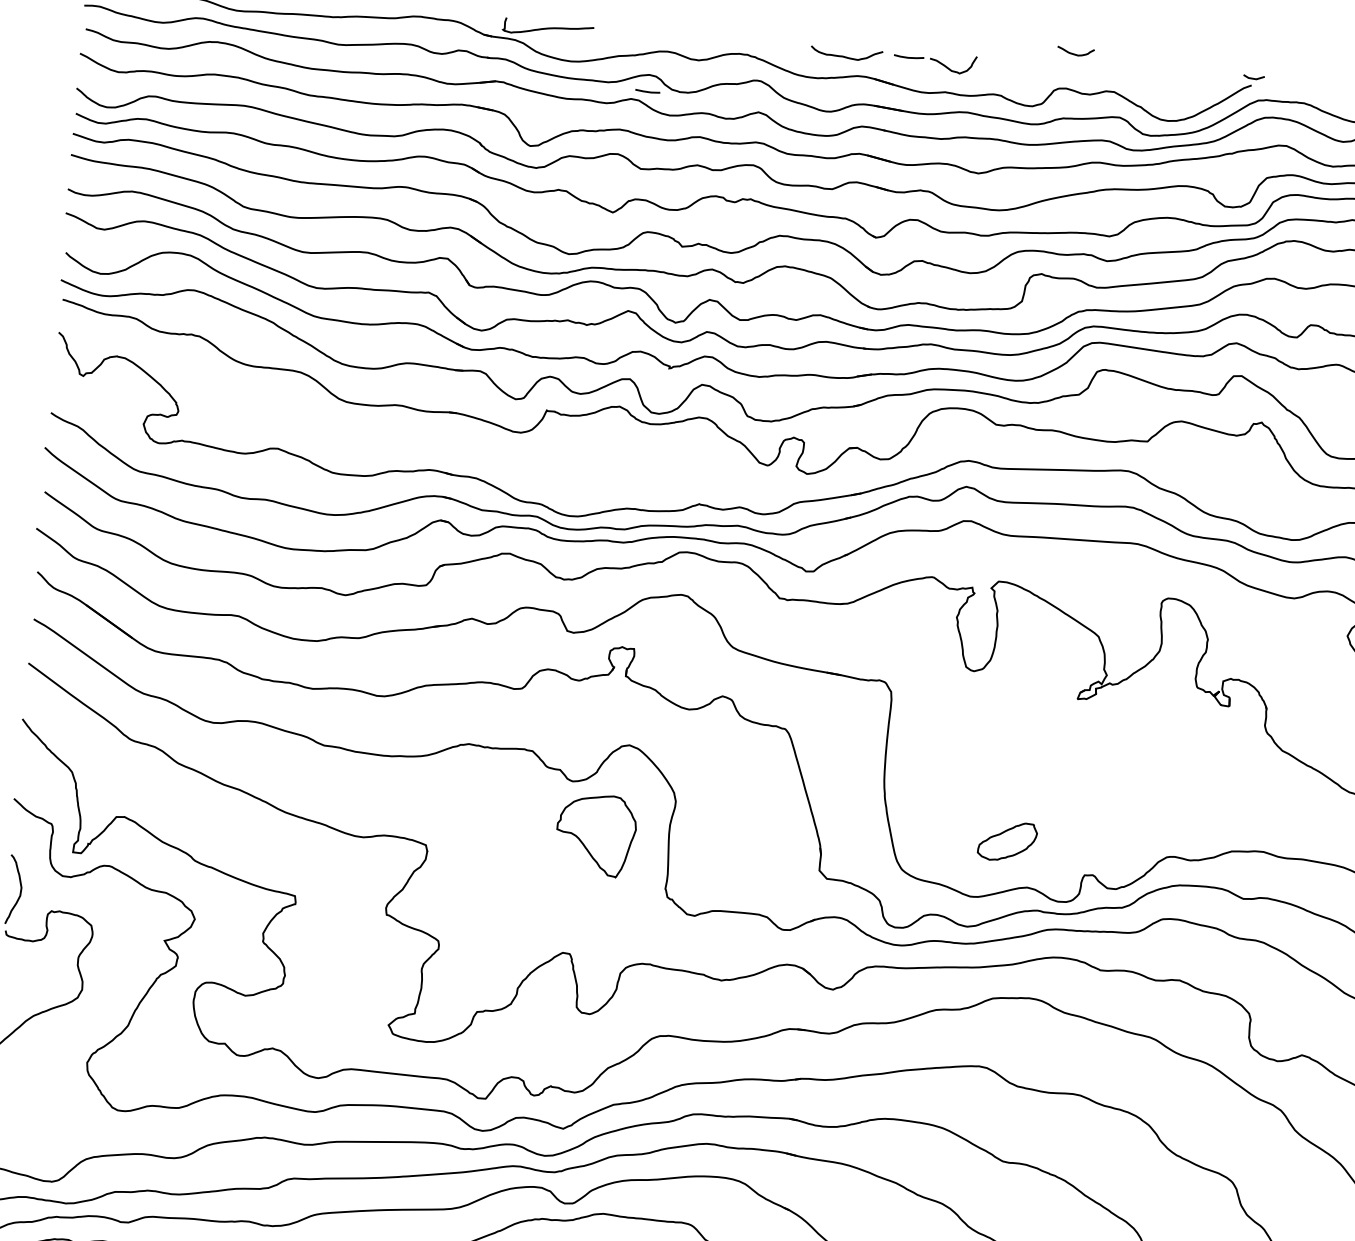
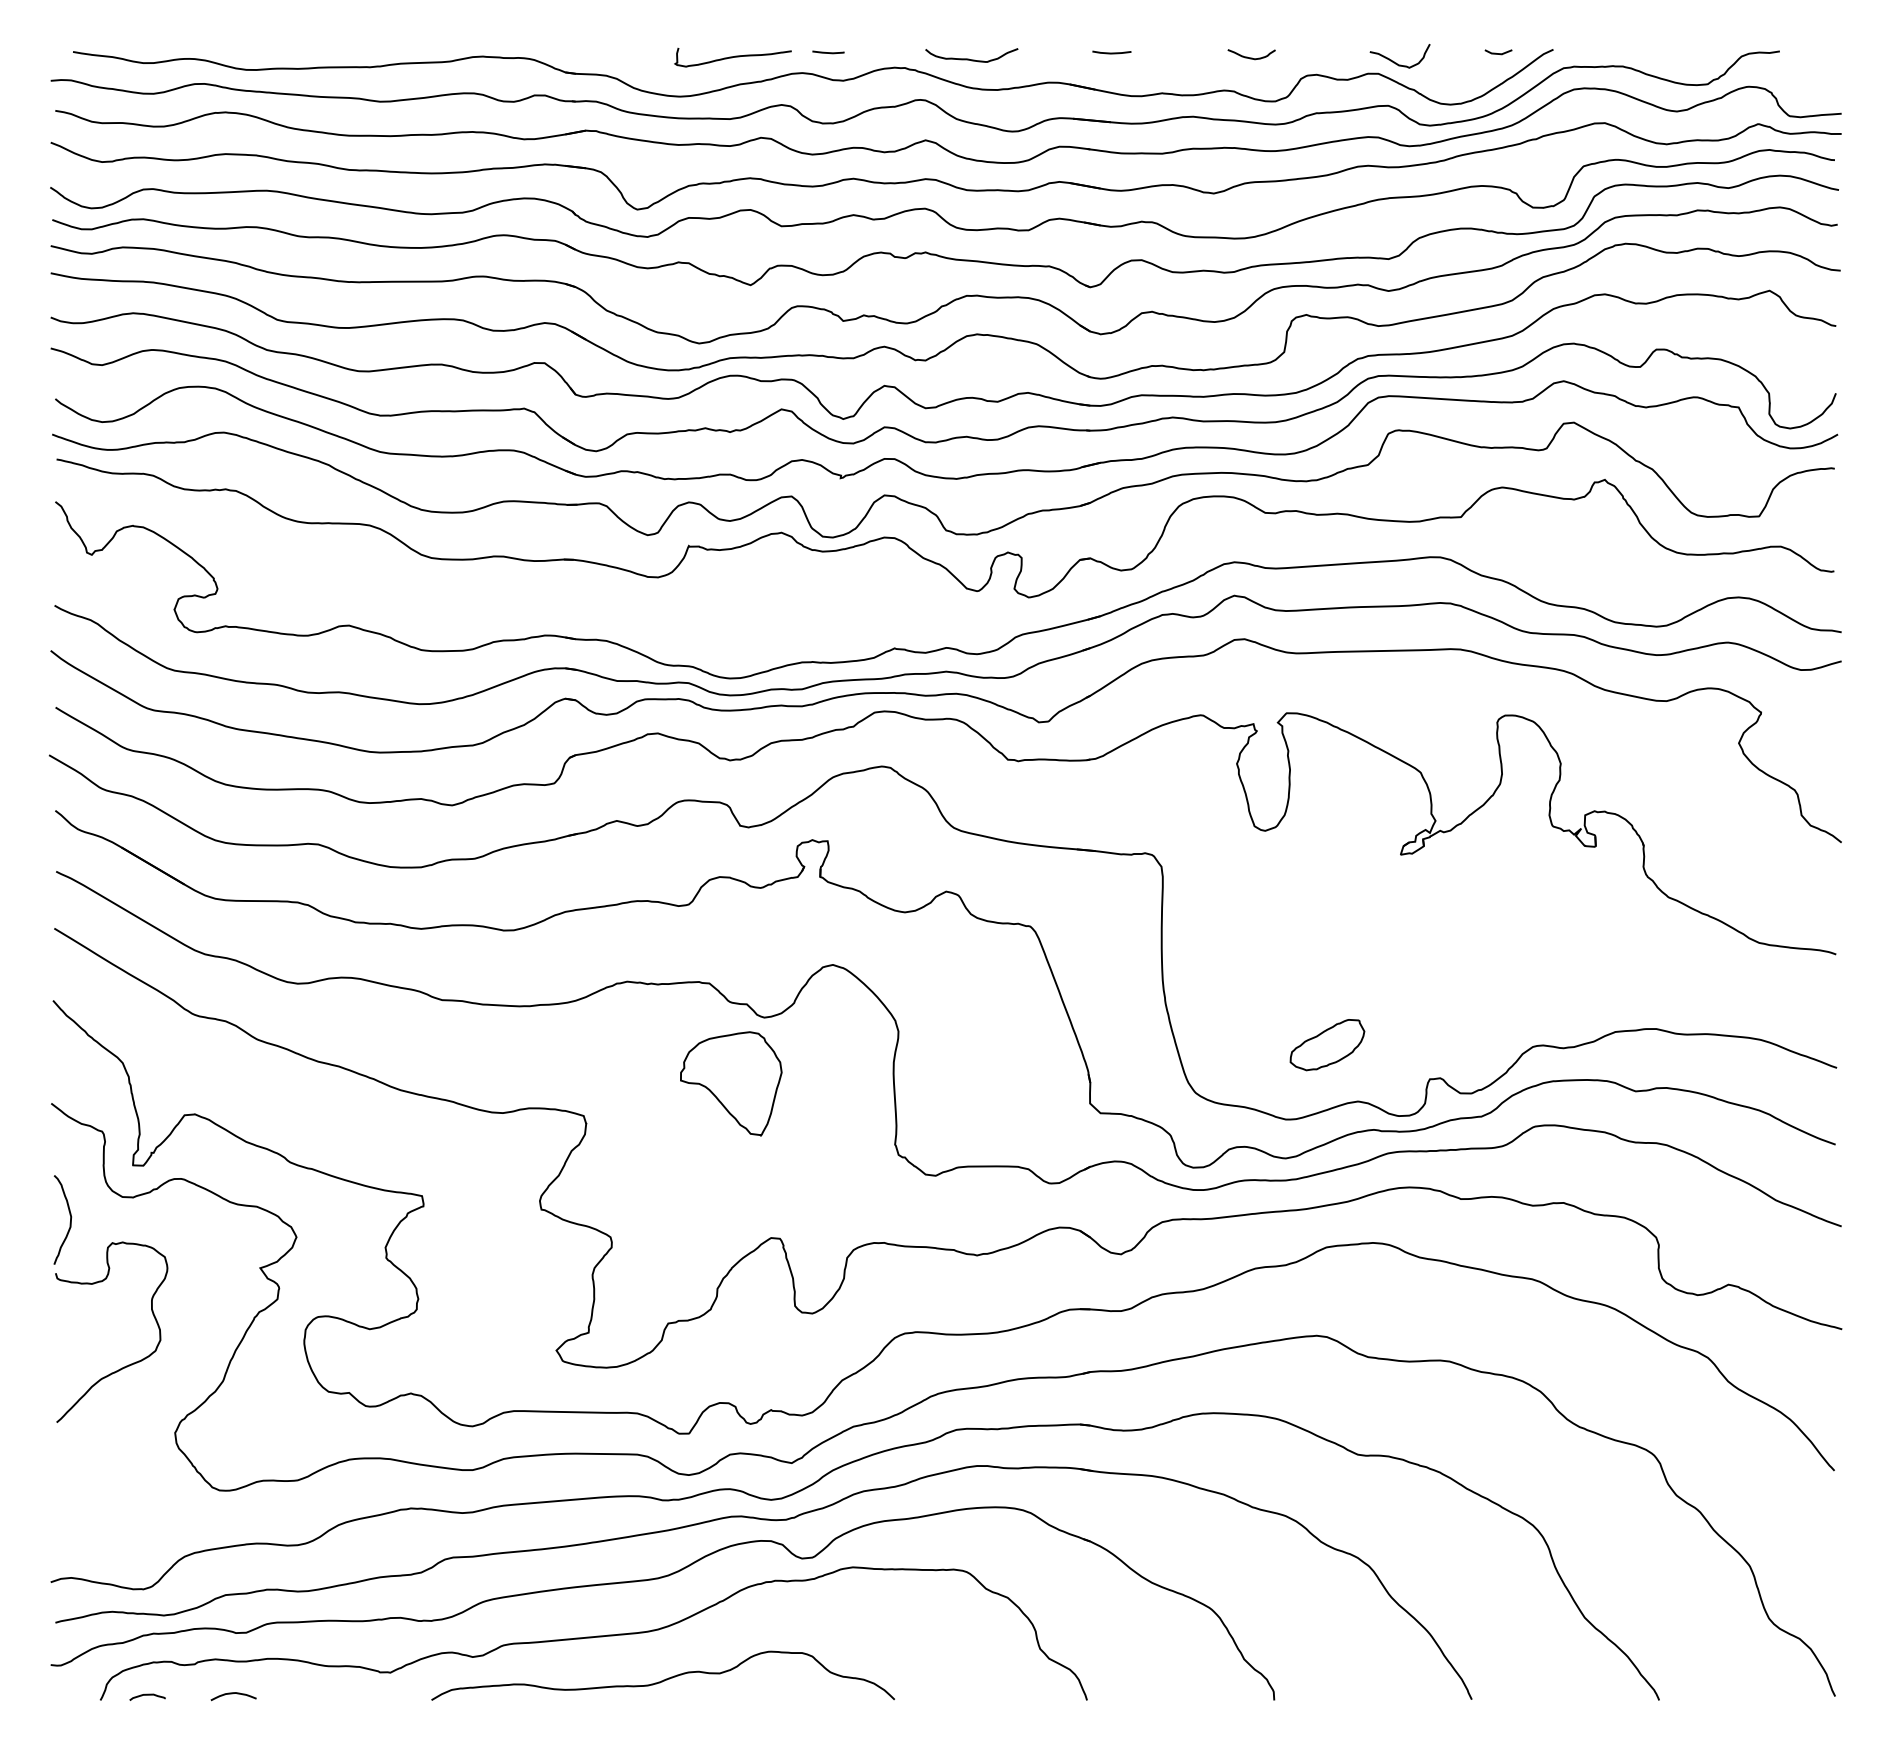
curve: (547, 28) -> (732, 57), moved
curve: (1075, 53) -> (1251, 57), moved
curve: (844, 56) -> (969, 58), moved
curve: (949, 68) -> (1396, 62), moved
line: (1253, 78) -> (1498, 53), moved
line: (647, 91) -> (828, 52), moved
part: (596, 835) -> (731, 1083), moved

